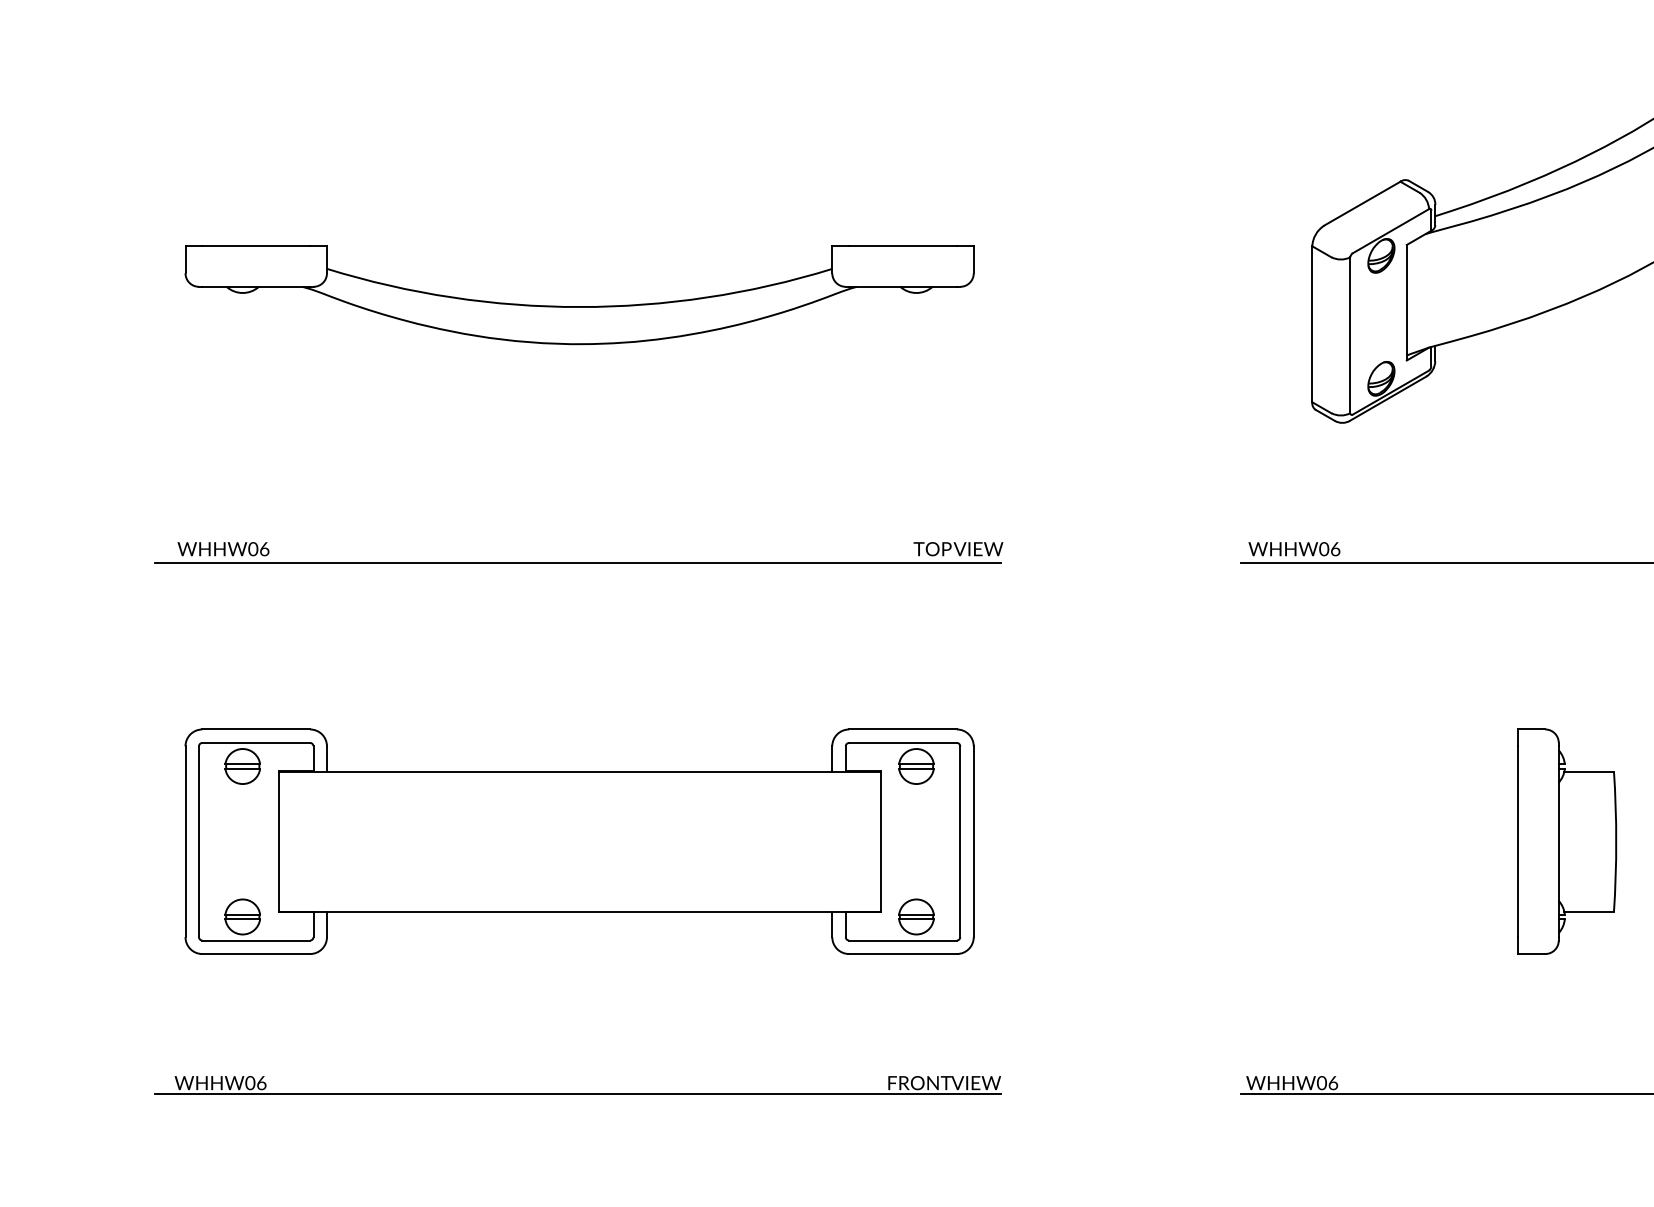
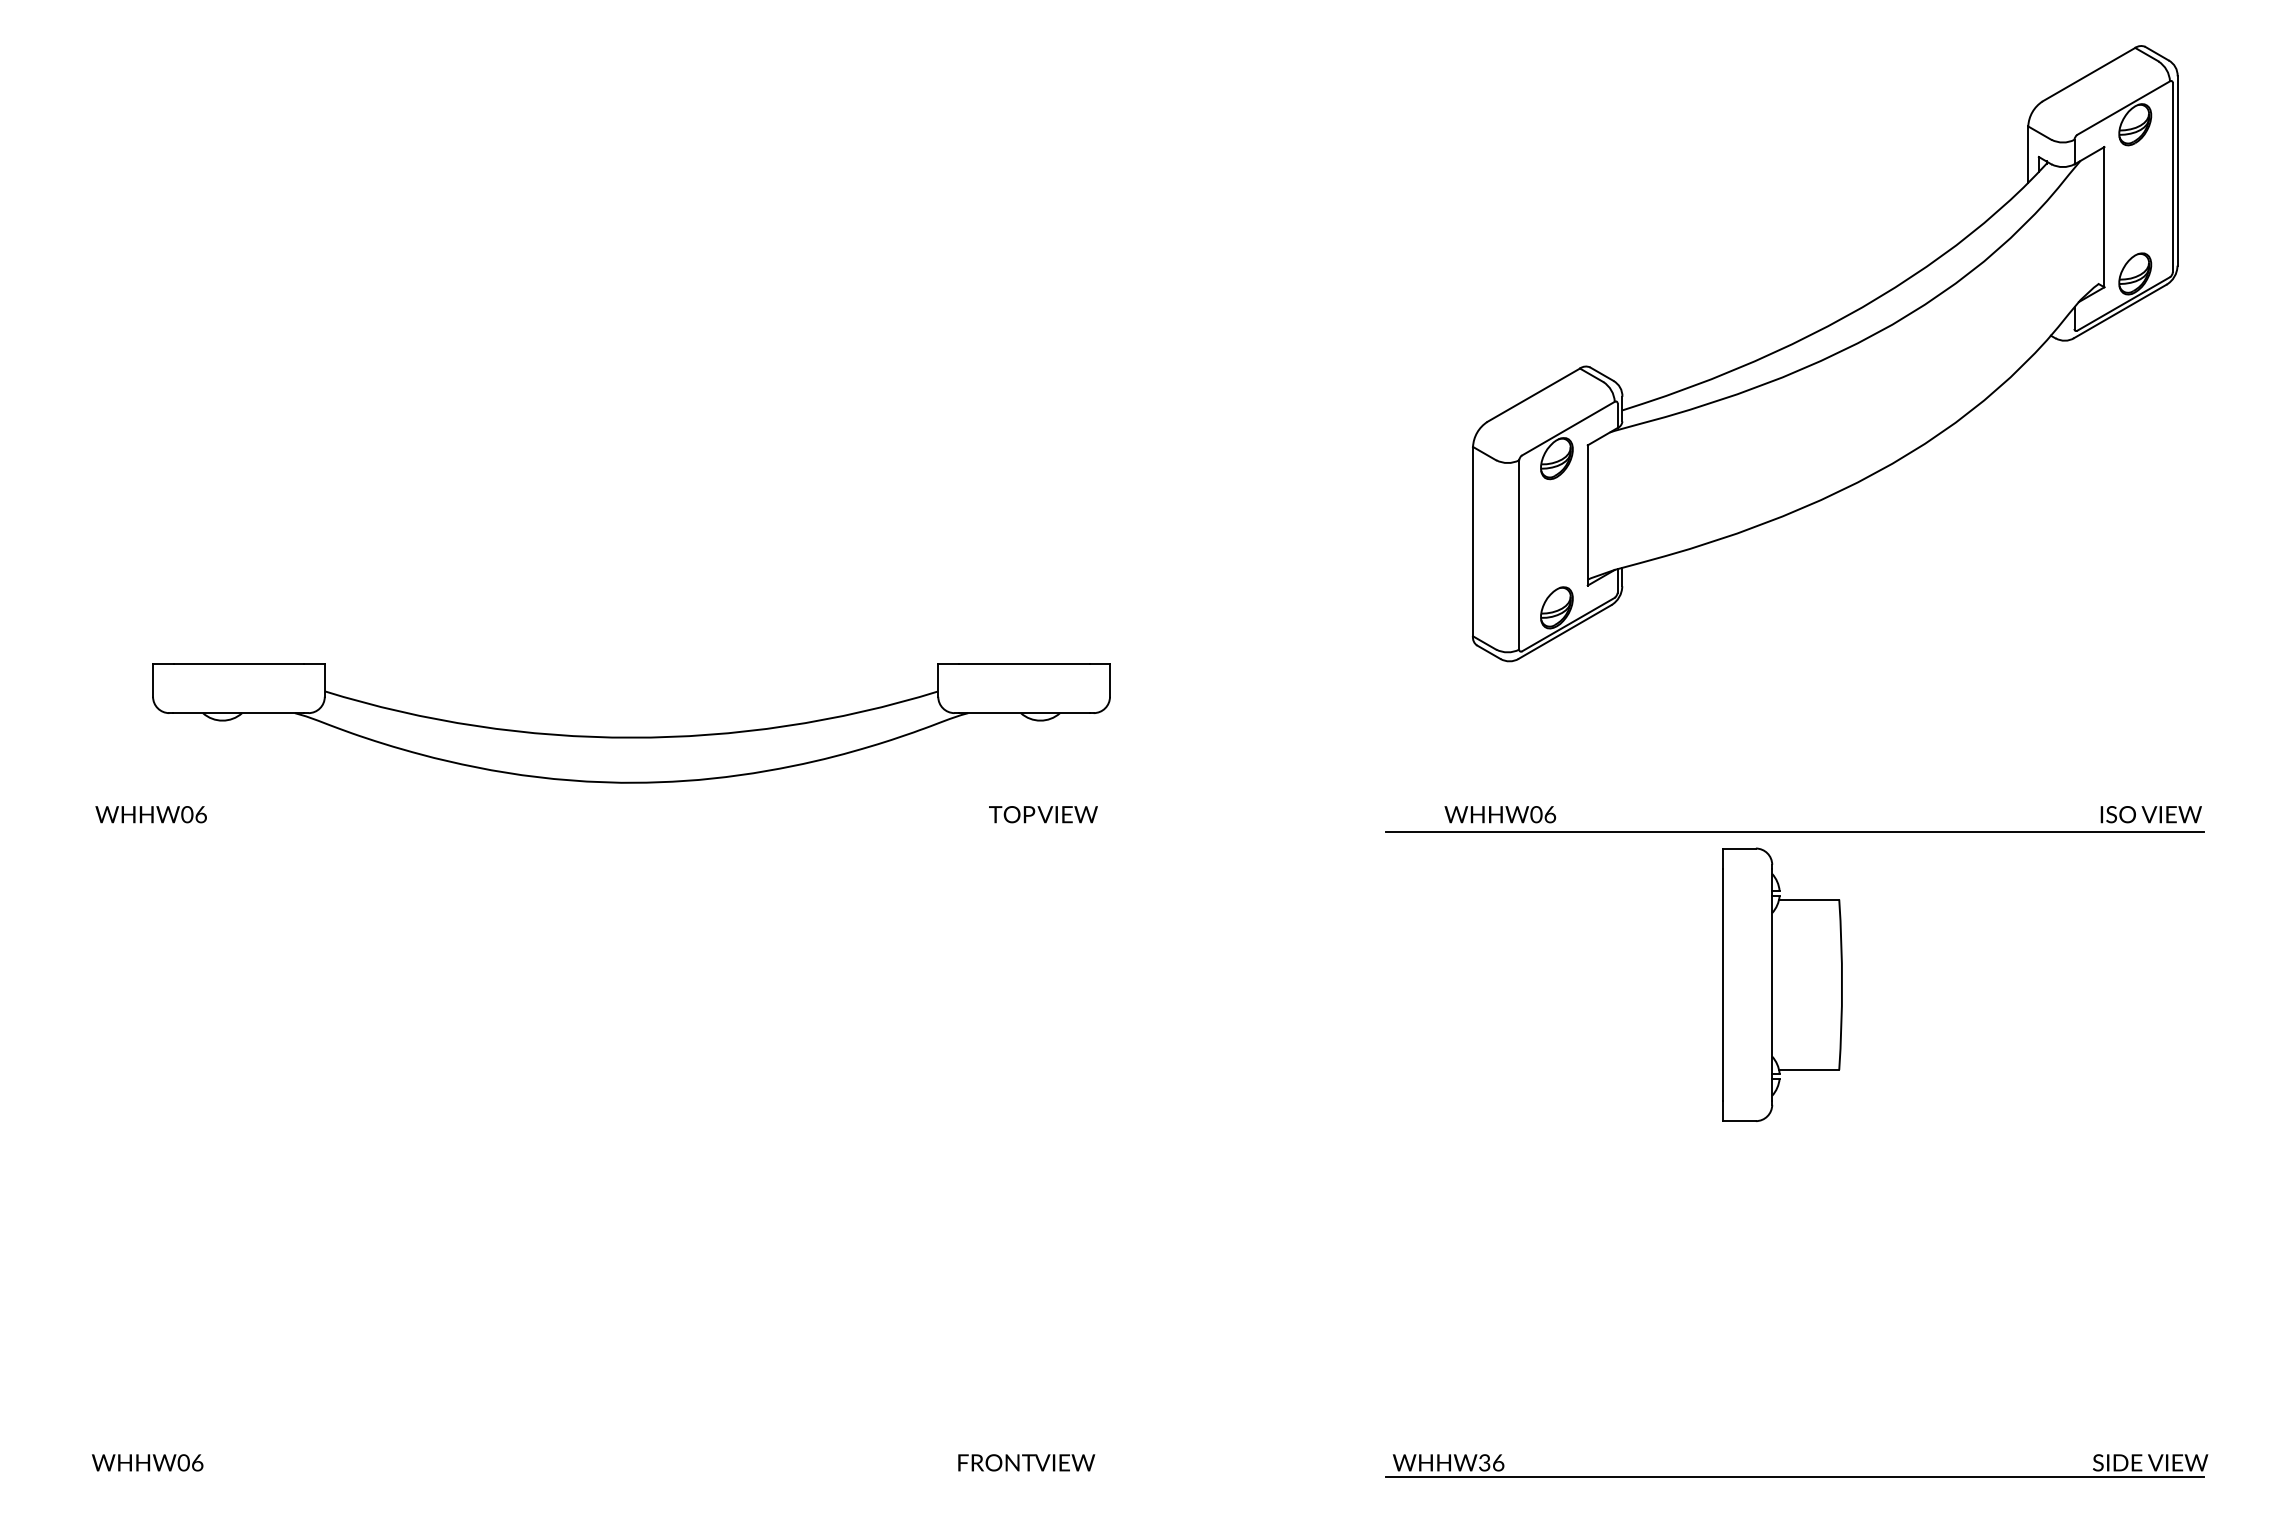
part: (579, 306) -> (631, 736), moved
text: (1294, 549) -> (1500, 814), moved
line: (577, 563) -> (581, 831), removed
part: (579, 841) -> (583, 1169), removed
part: (1567, 841) -> (1782, 984), moved
text: (1321, 1082) -> (1484, 1462), WHHW06 -> WHHW36
line: (577, 1094) -> (581, 1476), removed

